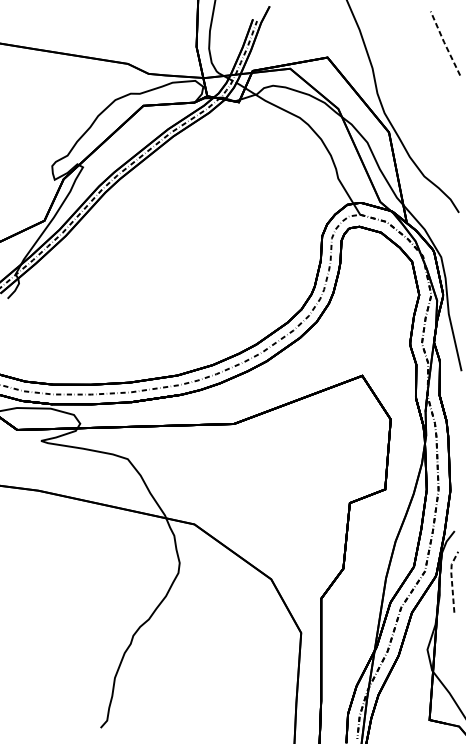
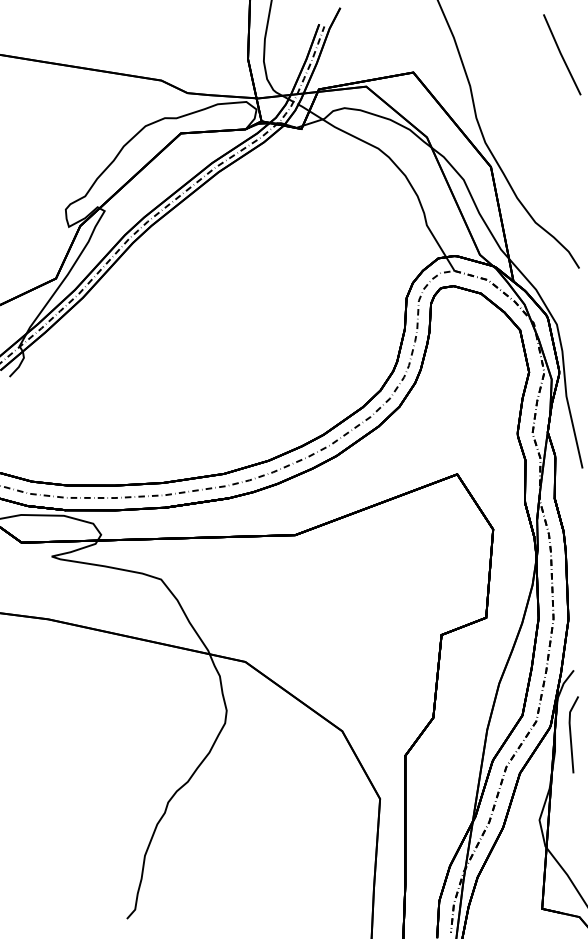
line: (444, 43) -> (560, 54), dashed -> solid
line: (452, 580) -> (570, 732), dashed -> solid

